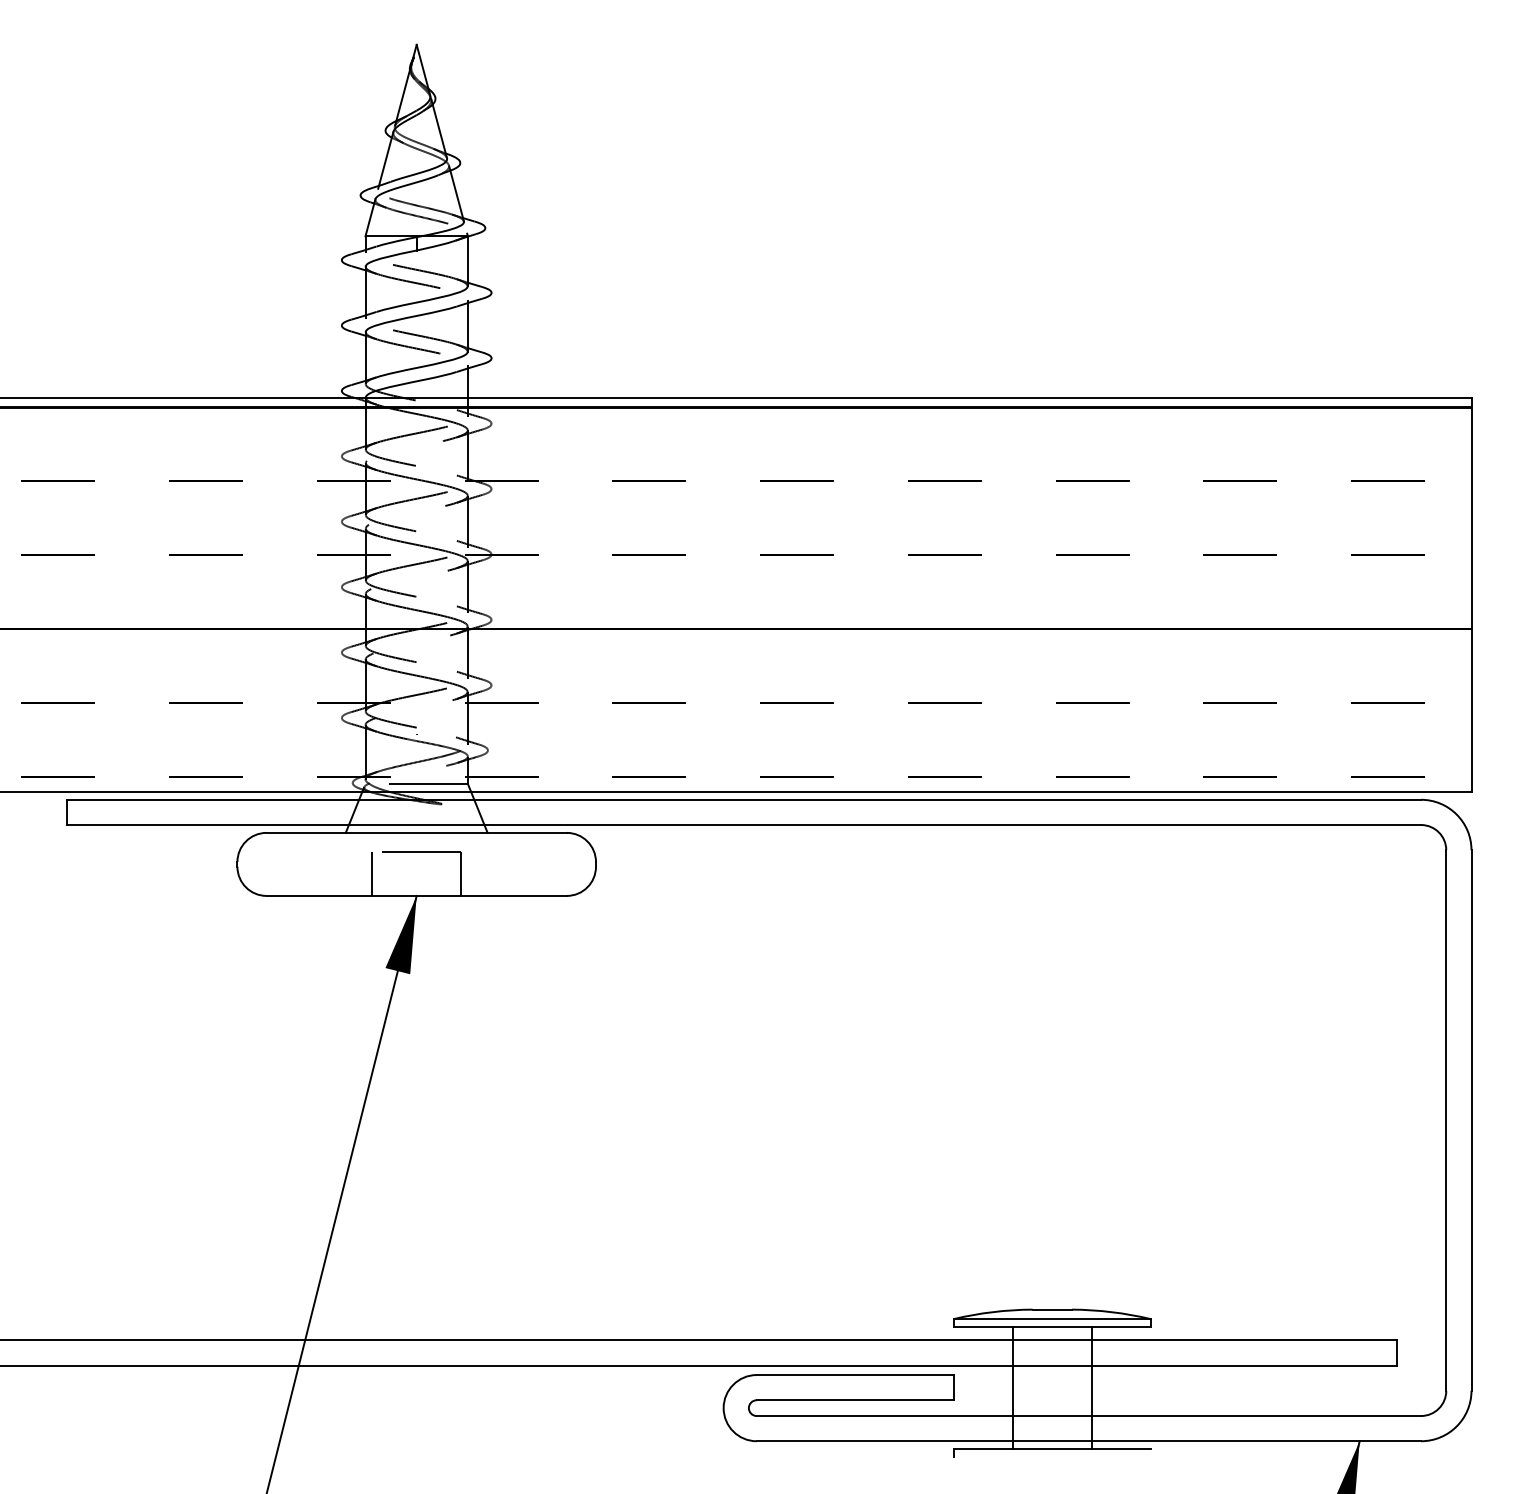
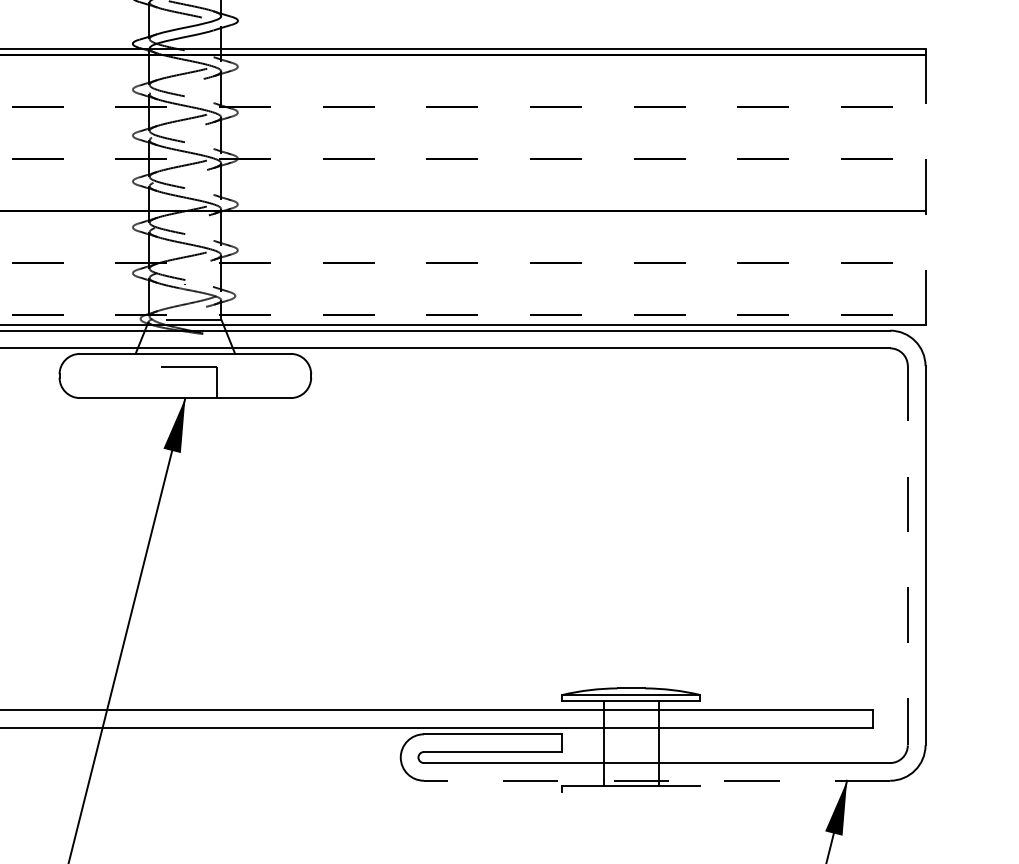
line: (1471, 595) -> (925, 187), solid -> dashed
line: (372, 873) -> (154, 382), removed
line: (1446, 1121) -> (907, 556), solid -> dashed
line: (1088, 1441) -> (656, 780), solid -> dashed

